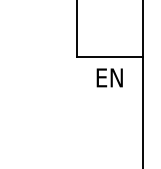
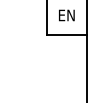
text: (109, 77) -> (66, 15), moved

